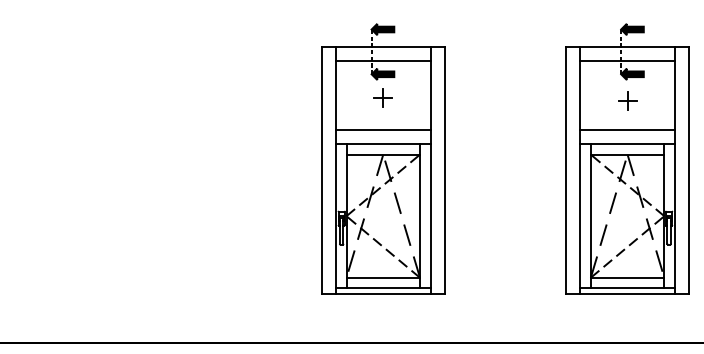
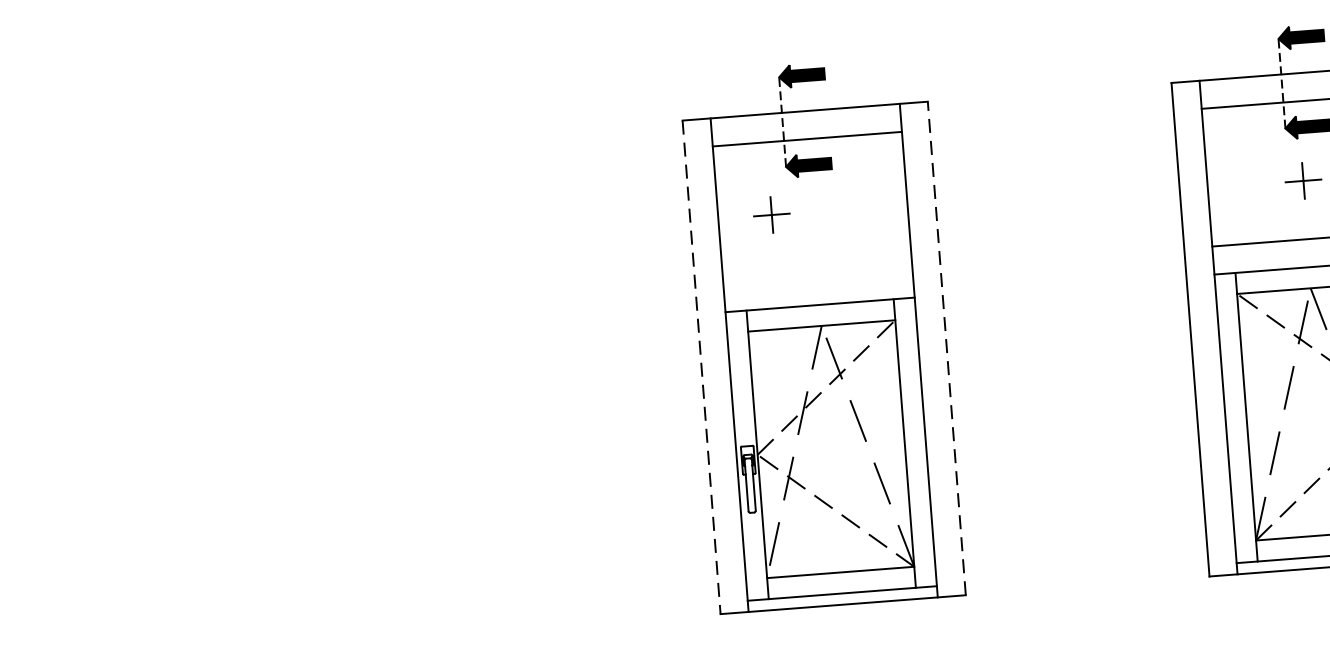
part: (382, 97) -> (771, 214), moved
line: (383, 130) -> (818, 277), removed
line: (444, 170) -> (946, 348), solid -> dashed
line: (322, 171) -> (702, 369), solid -> dashed

